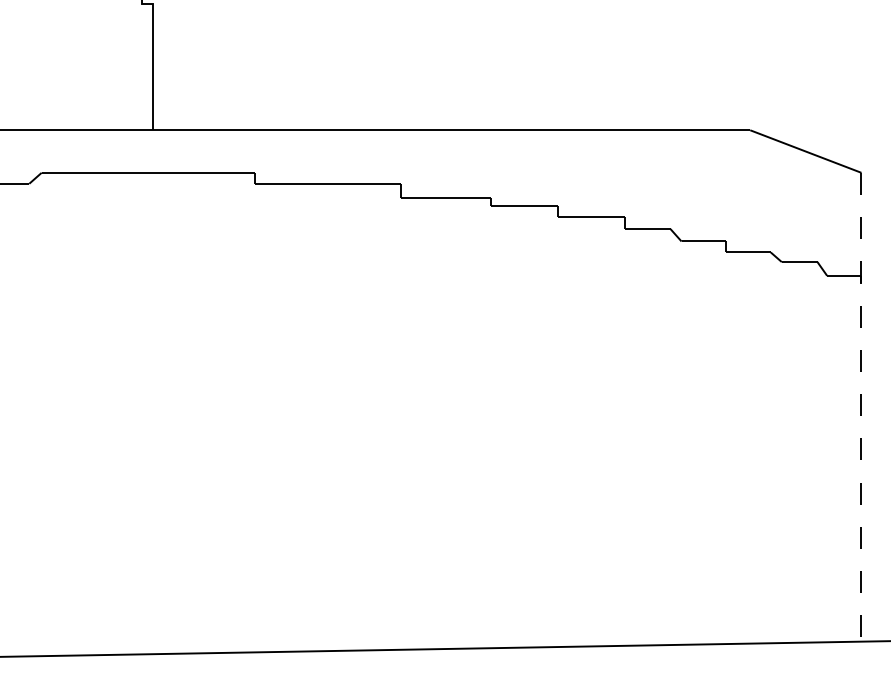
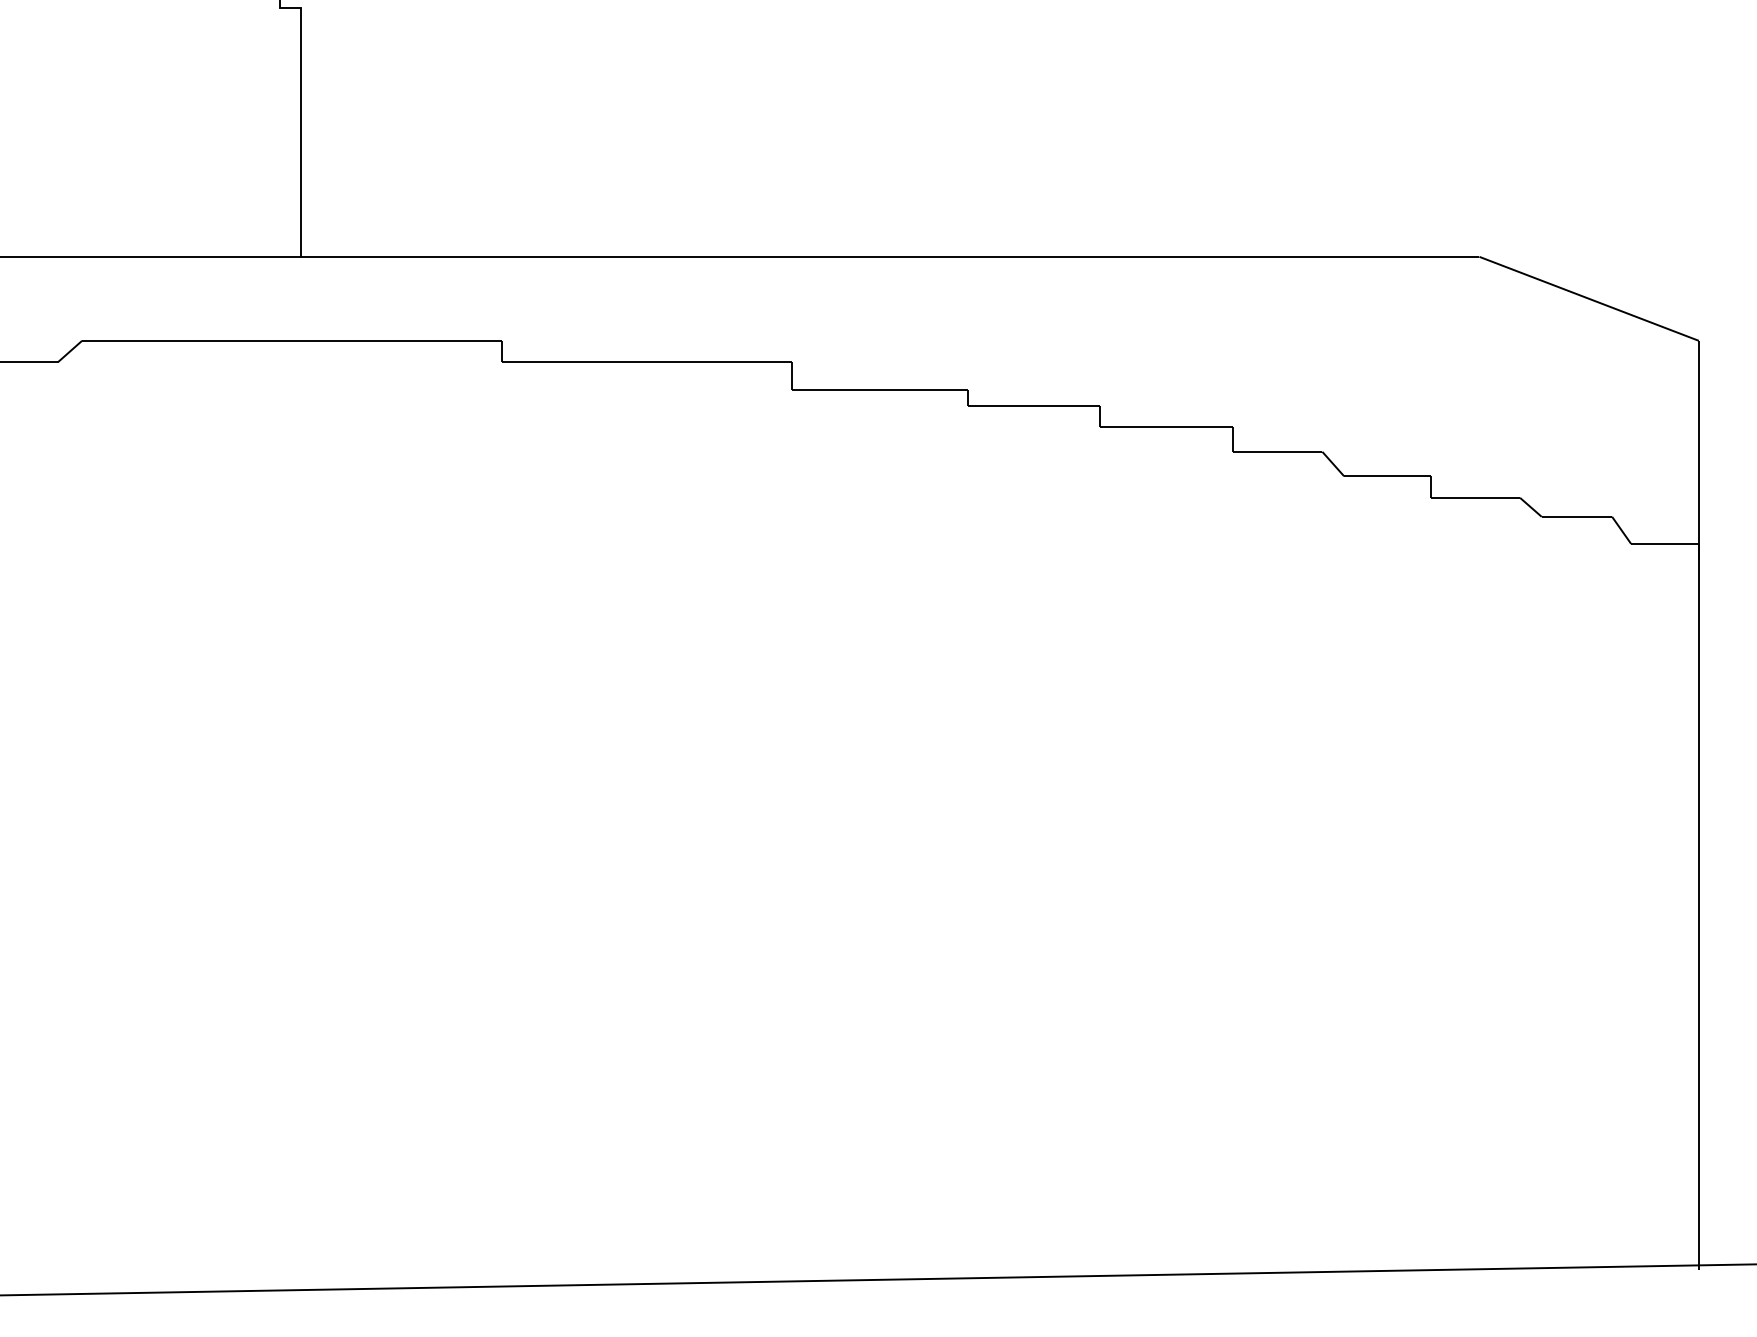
line: (861, 408) -> (1698, 805), dashed -> solid

